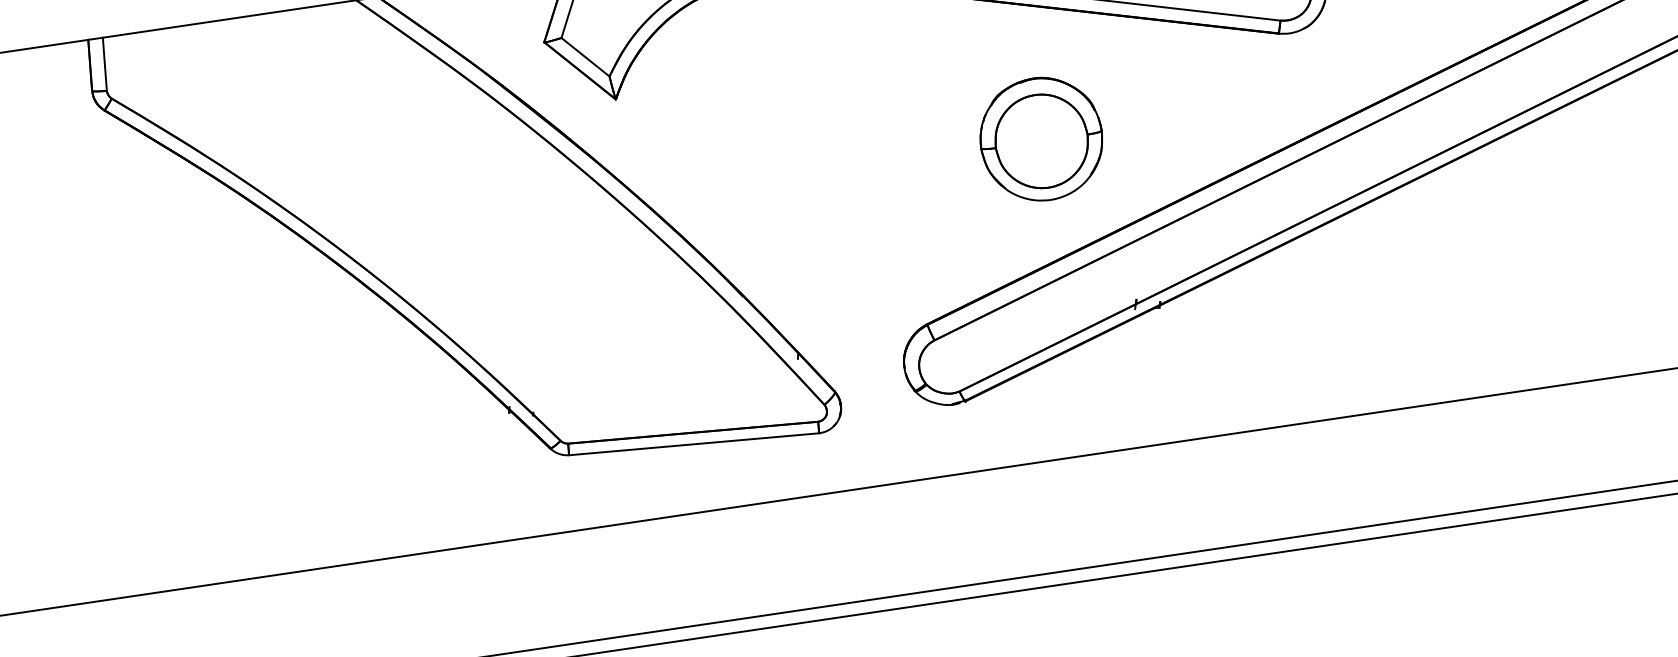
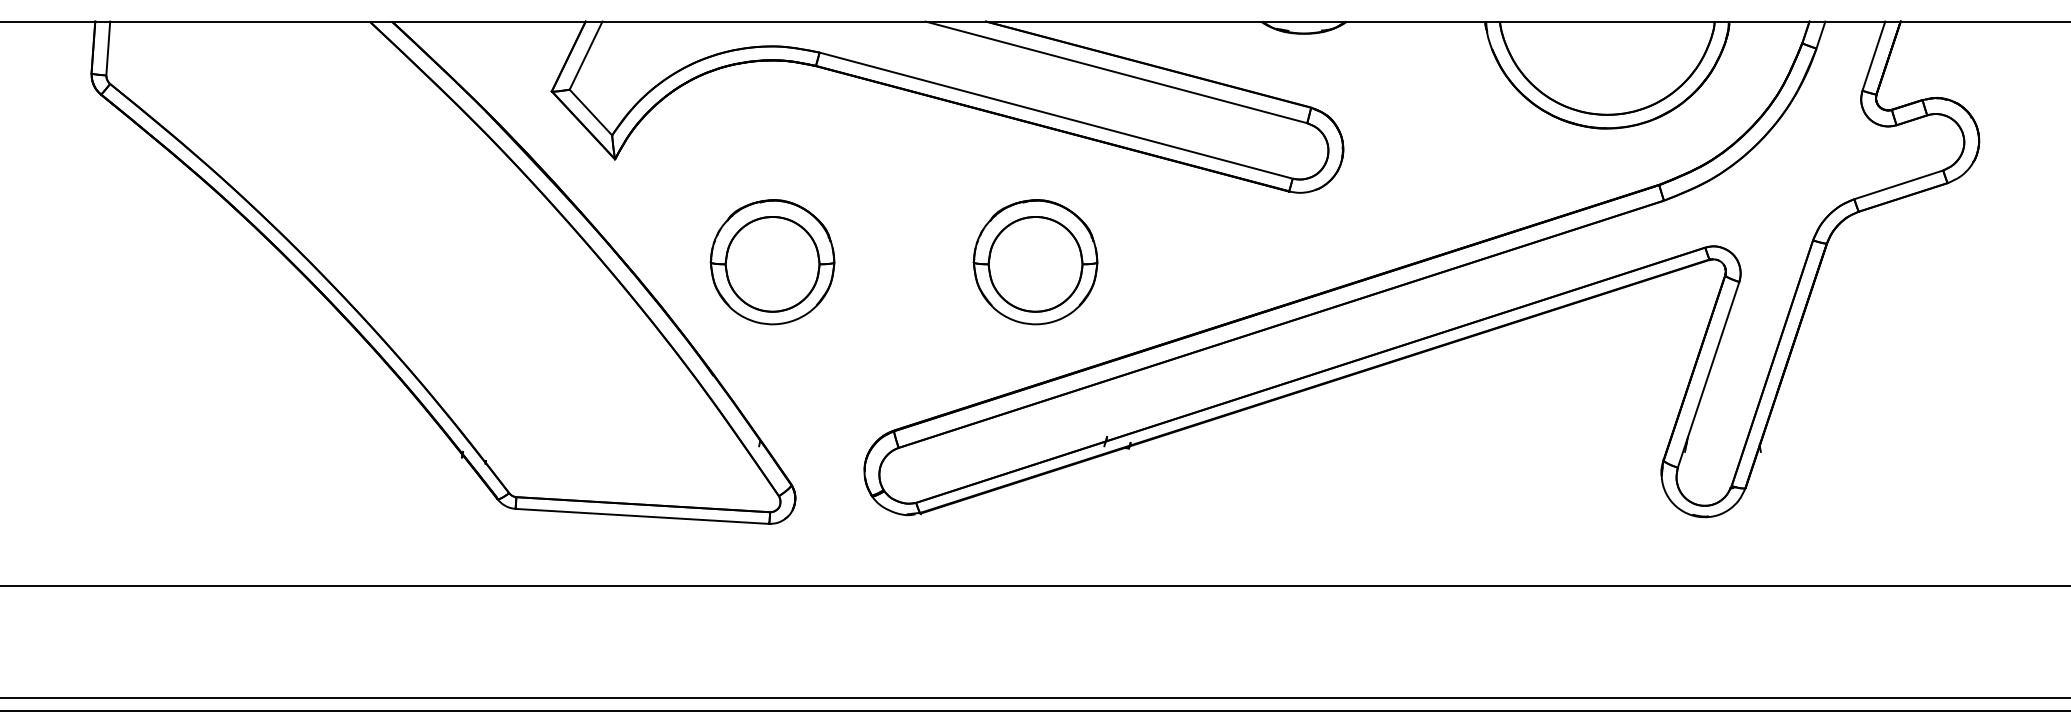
part: (784, 177) -> (772, 262), added

